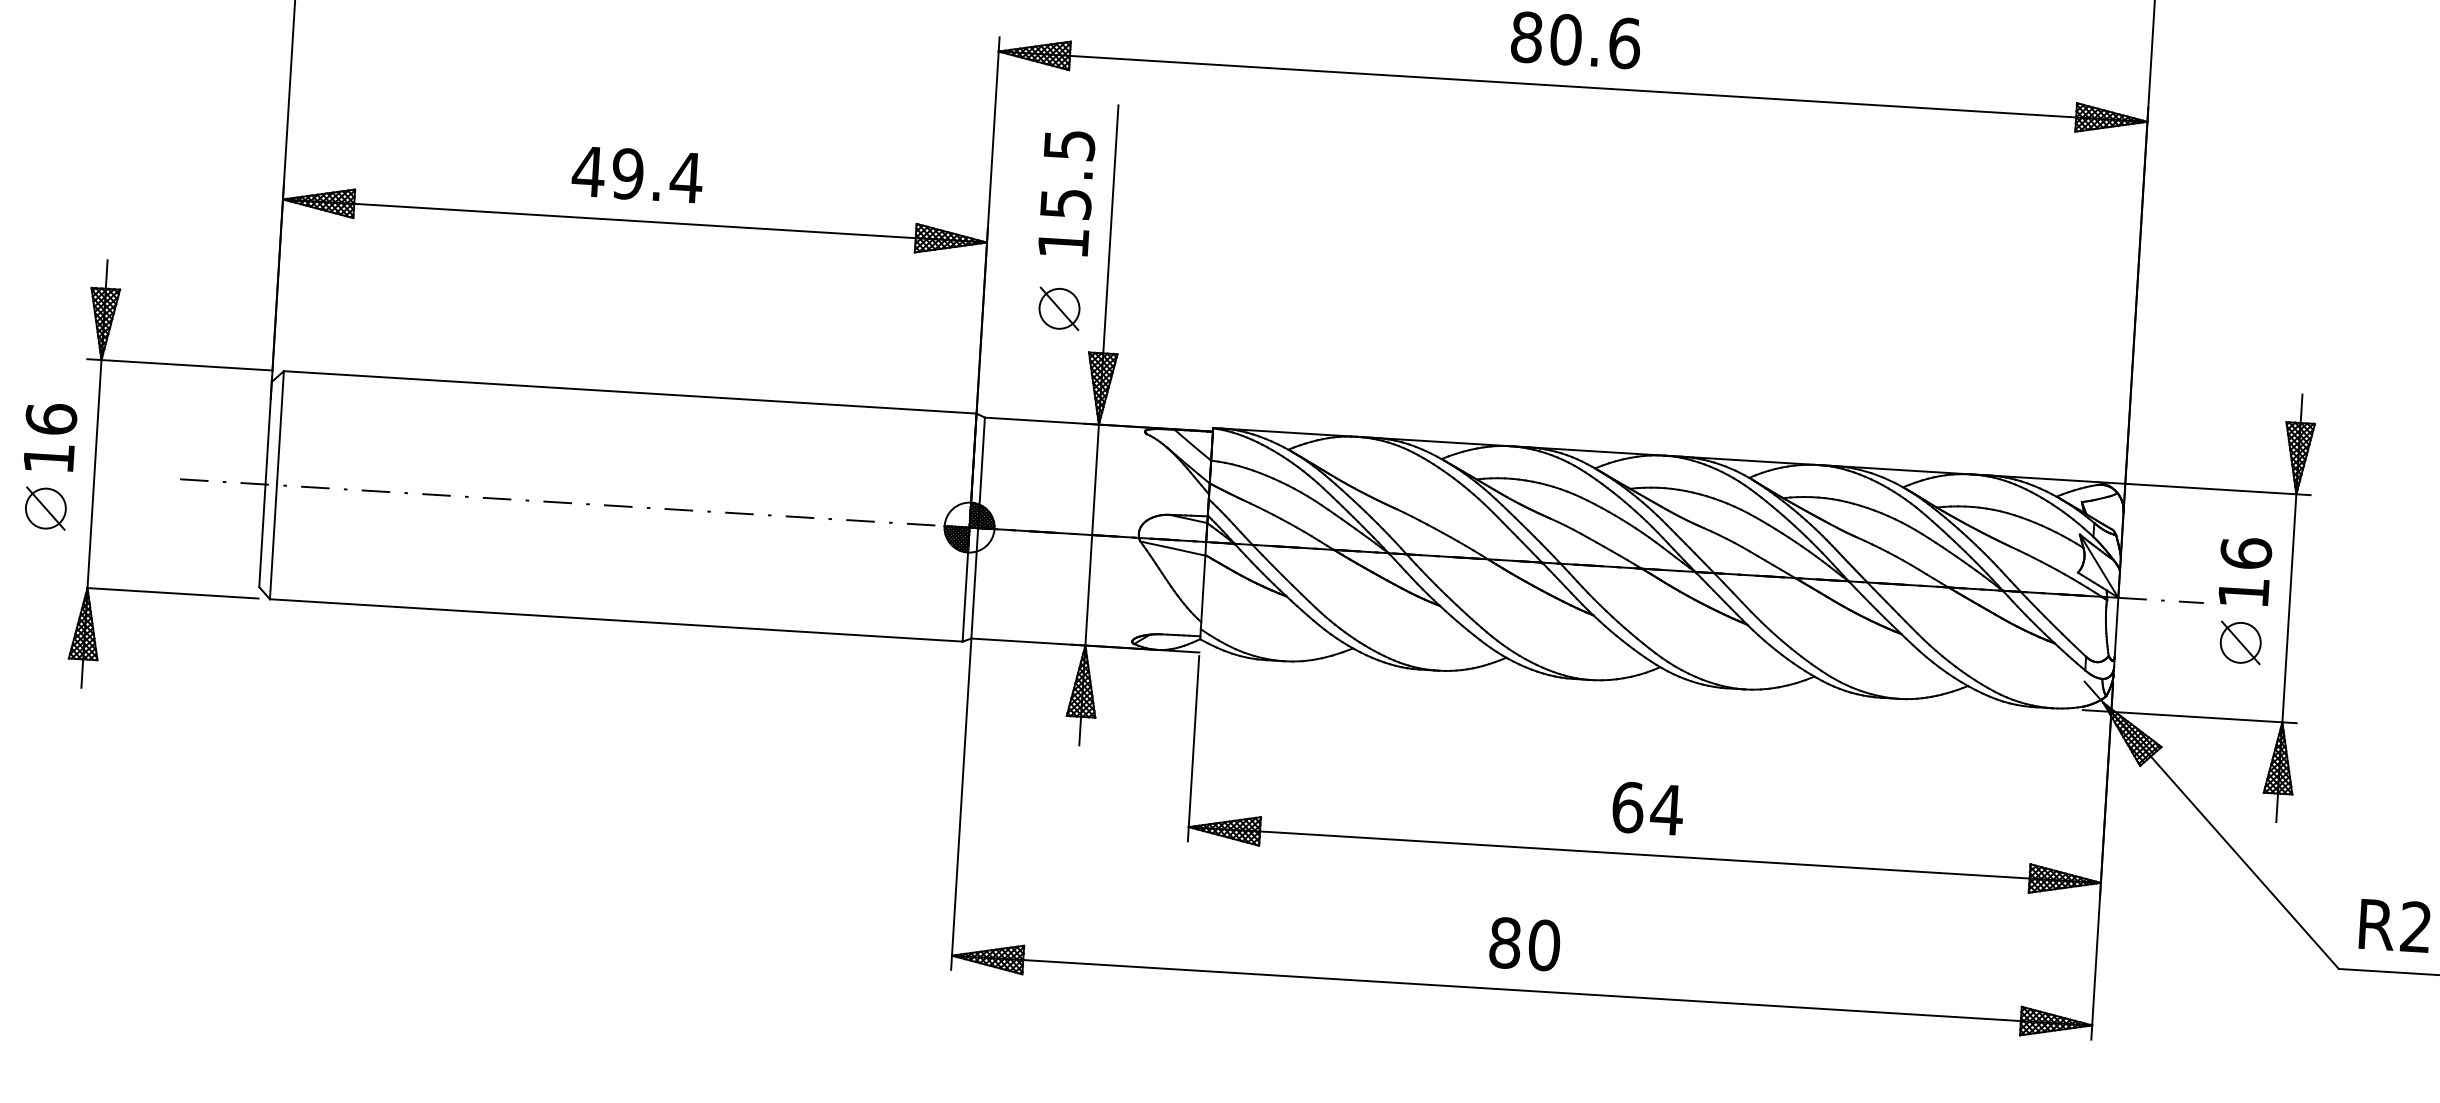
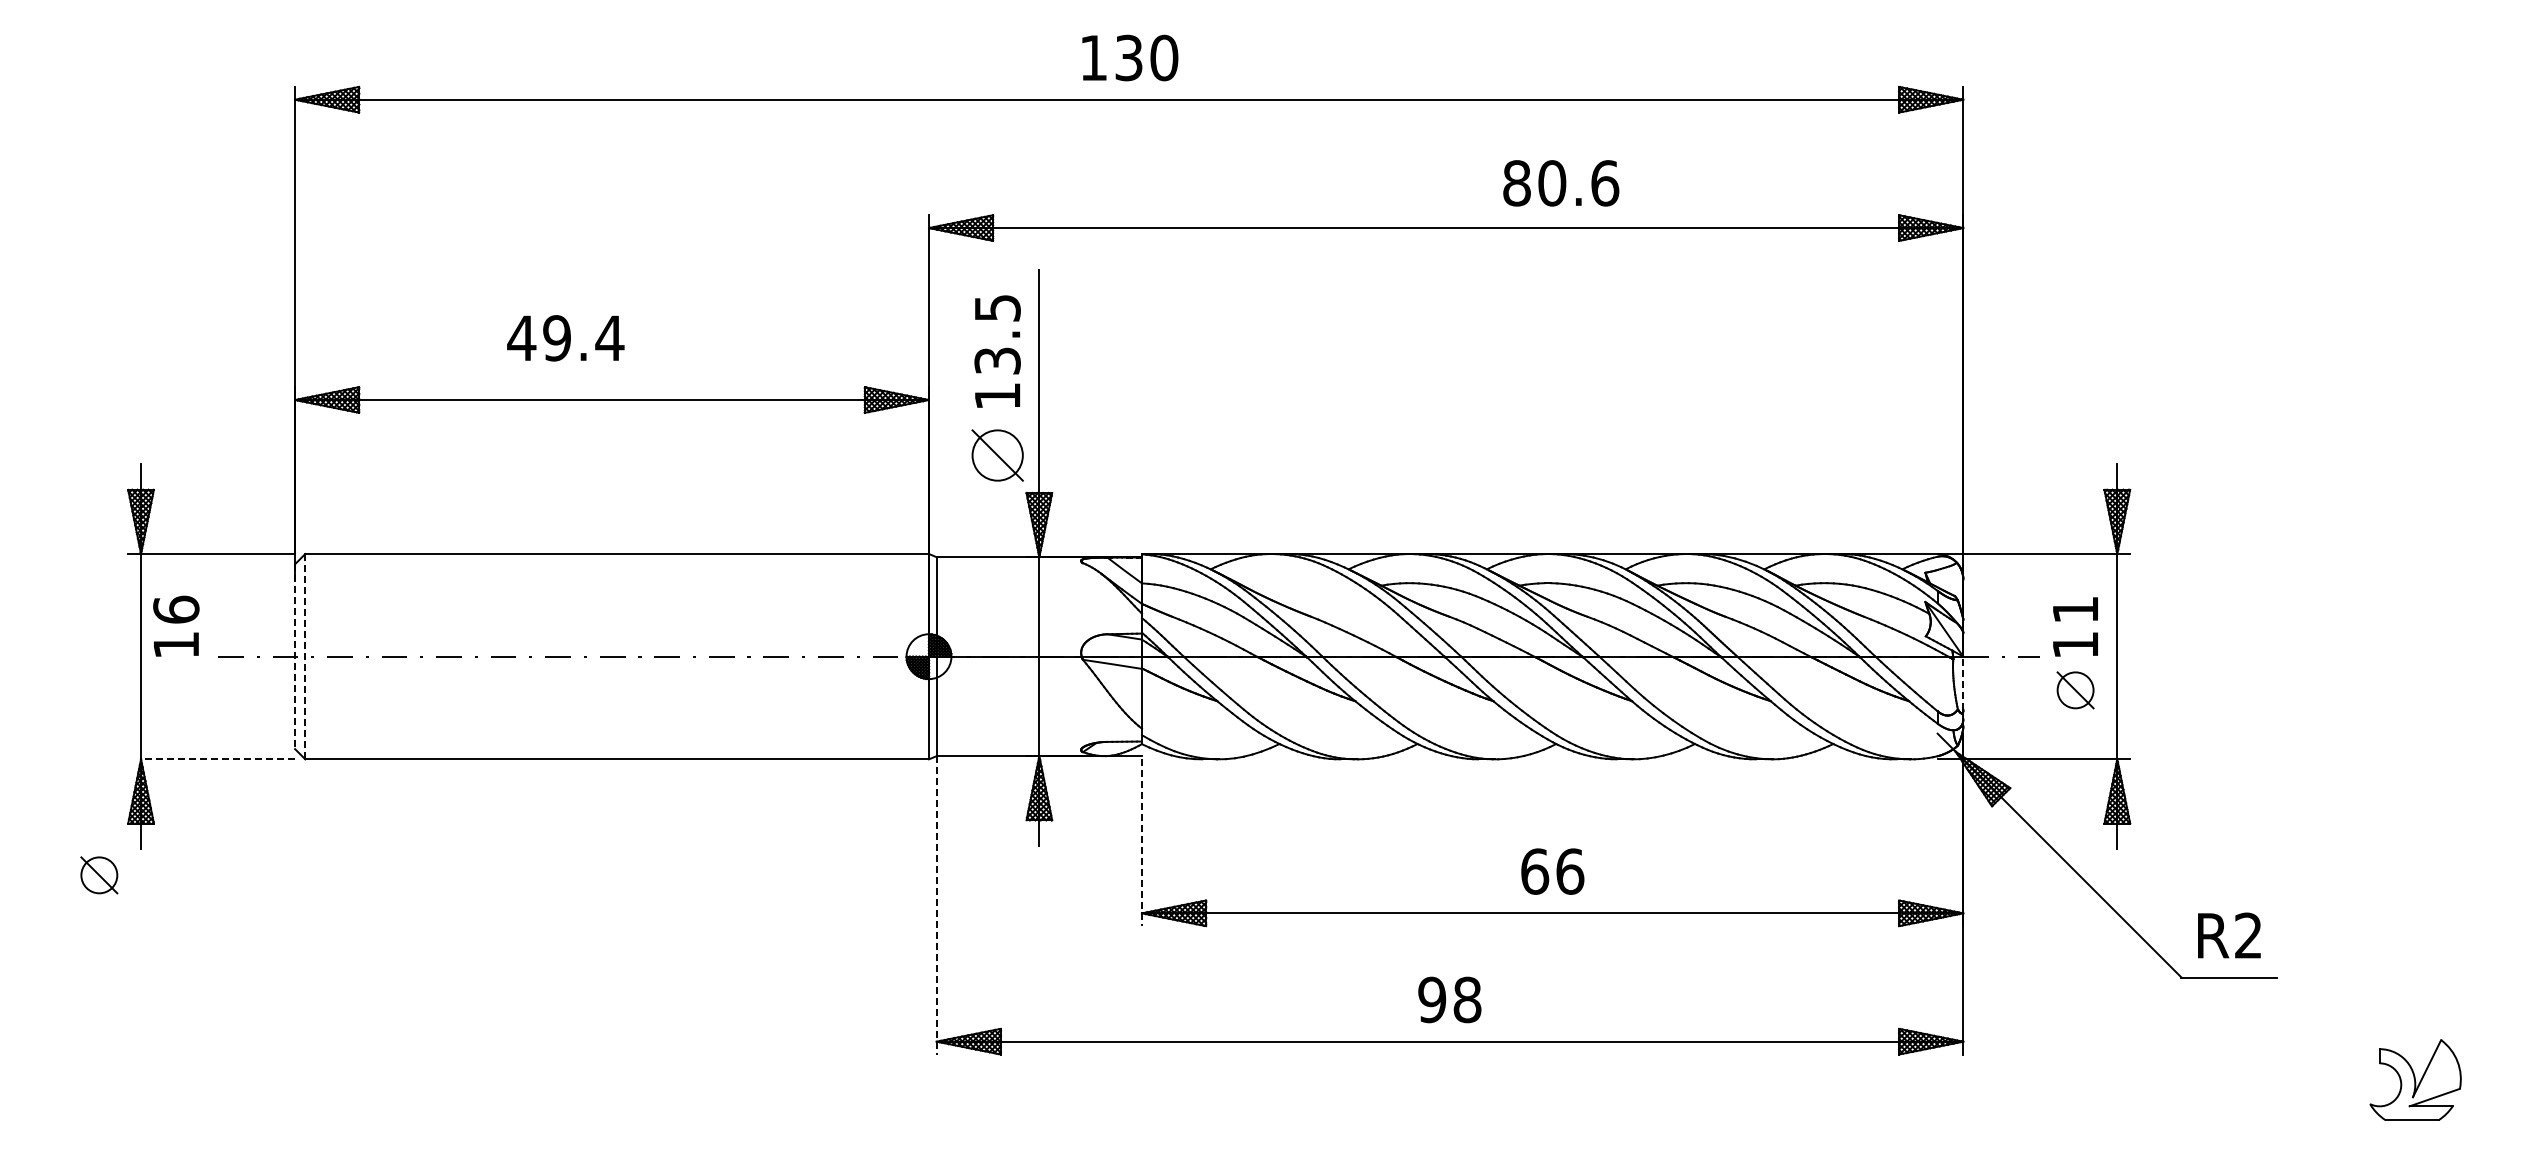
text: (1576, 40) -> (1561, 183), moved
text: (637, 174) -> (565, 338), moved
text: (1065, 203) -> (997, 360), 15.5 -> 13.5
part: (1059, 308) -> (997, 455), size x1.4
text: (50, 436) -> (176, 625), moved
line: (265, 485) -> (295, 657), solid -> dashed
line: (277, 485) -> (305, 656), solid -> dashed
part: (46, 508) -> (99, 875), moved
text: (2246, 553) -> (2075, 609), 16 -> 11
line: (173, 593) -> (218, 759), solid -> dashed
line: (2116, 627) -> (1963, 683), solid -> dashed
line: (1194, 749) -> (1142, 843), solid -> dashed
line: (961, 804) -> (936, 905), solid -> dashed
text: (1666, 809) -> (1569, 871), 64 -> 66
text: (1524, 943) -> (1449, 999), 80 -> 98

